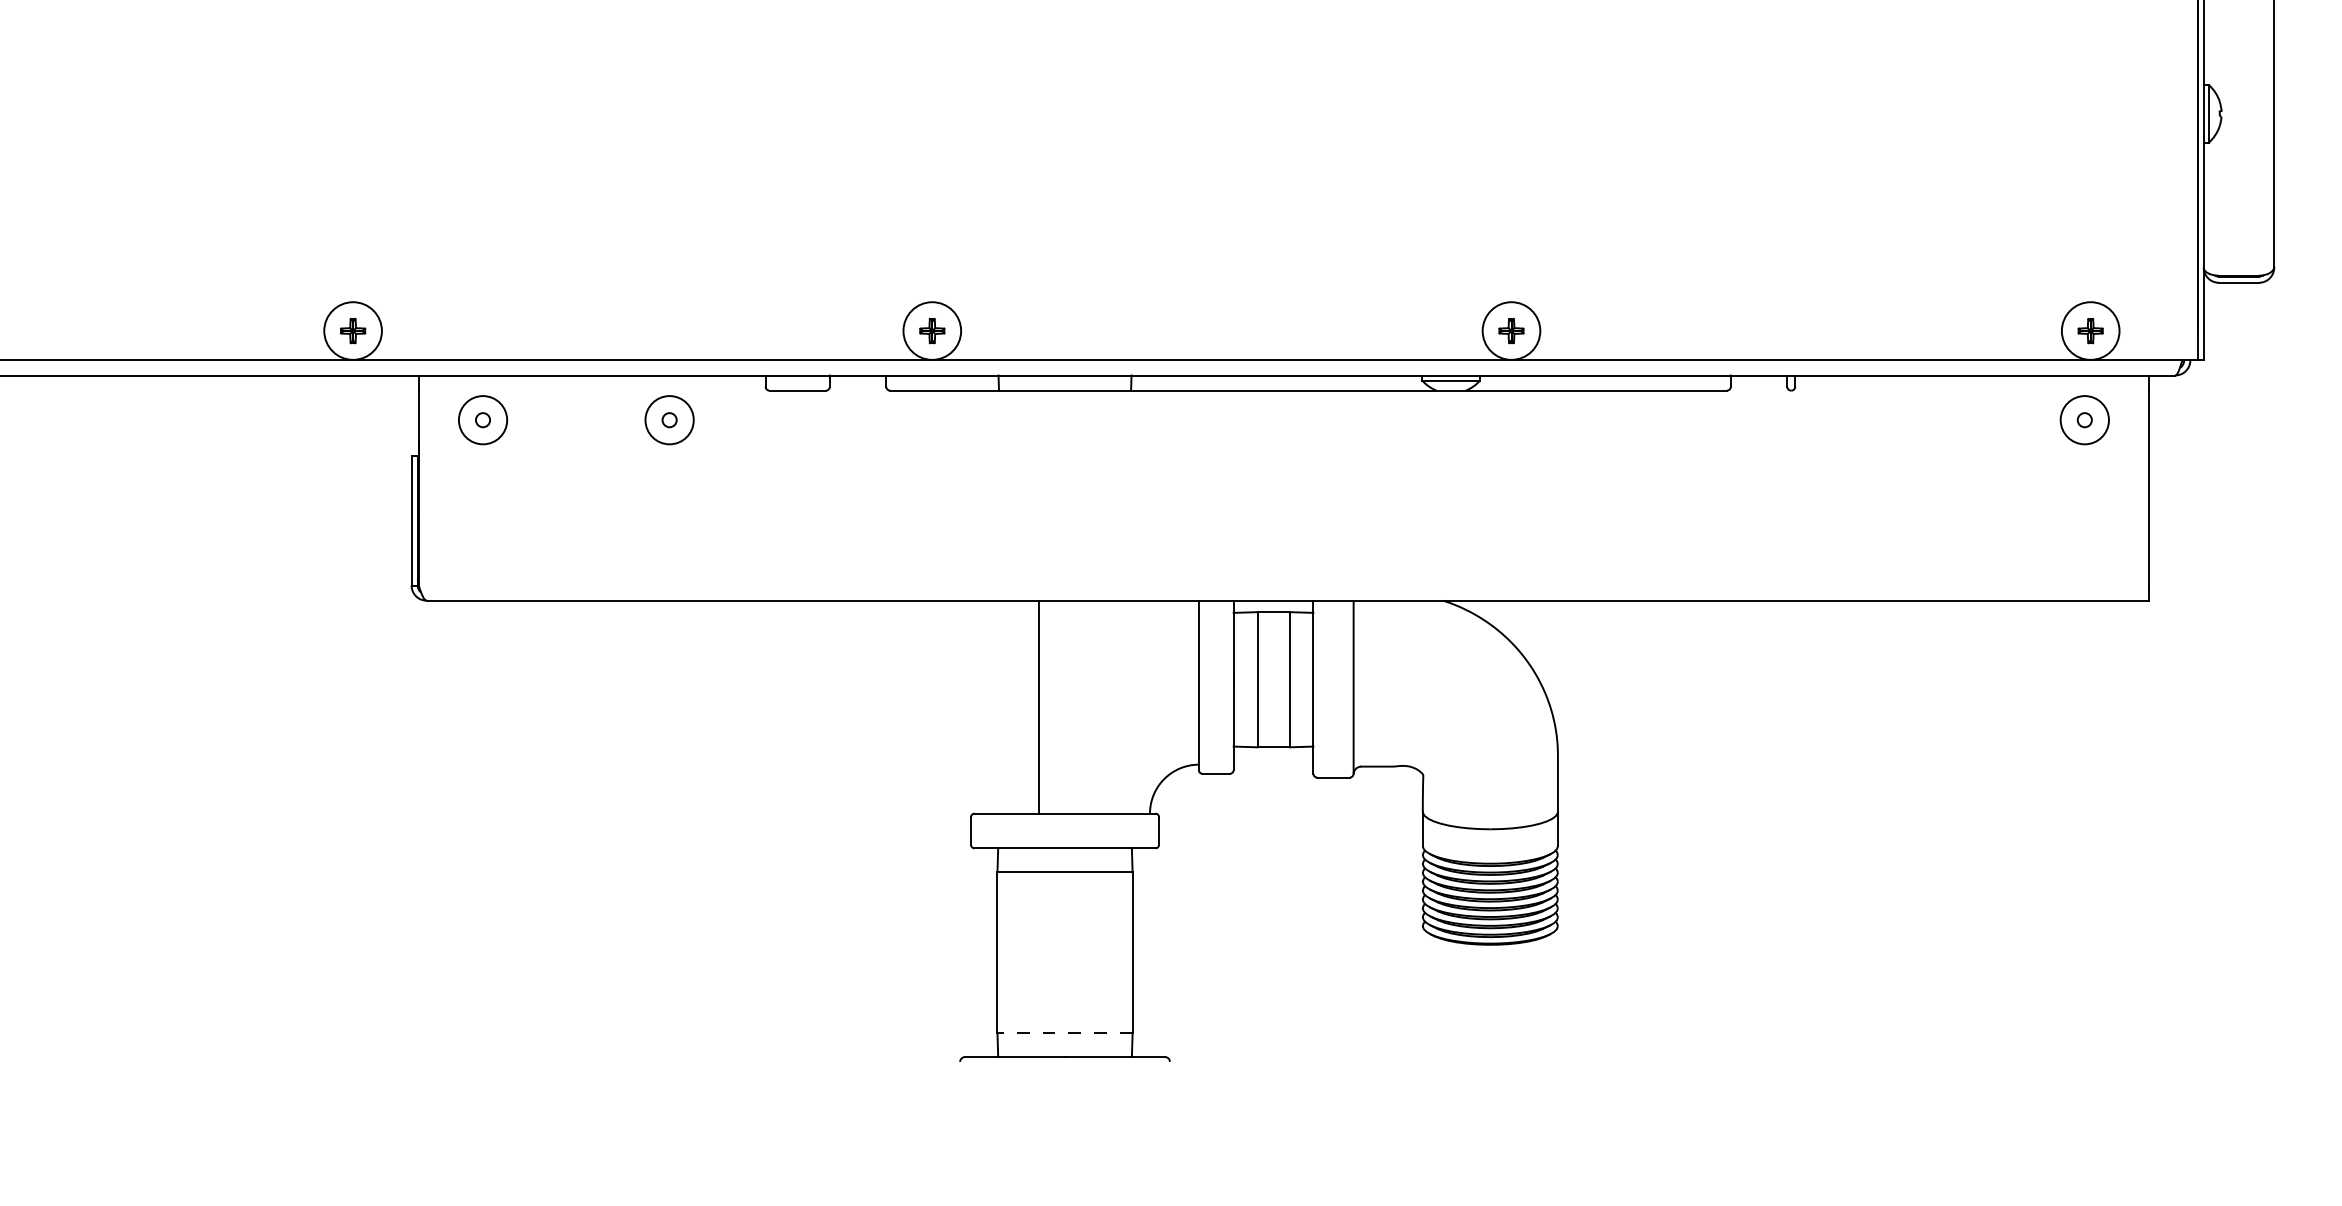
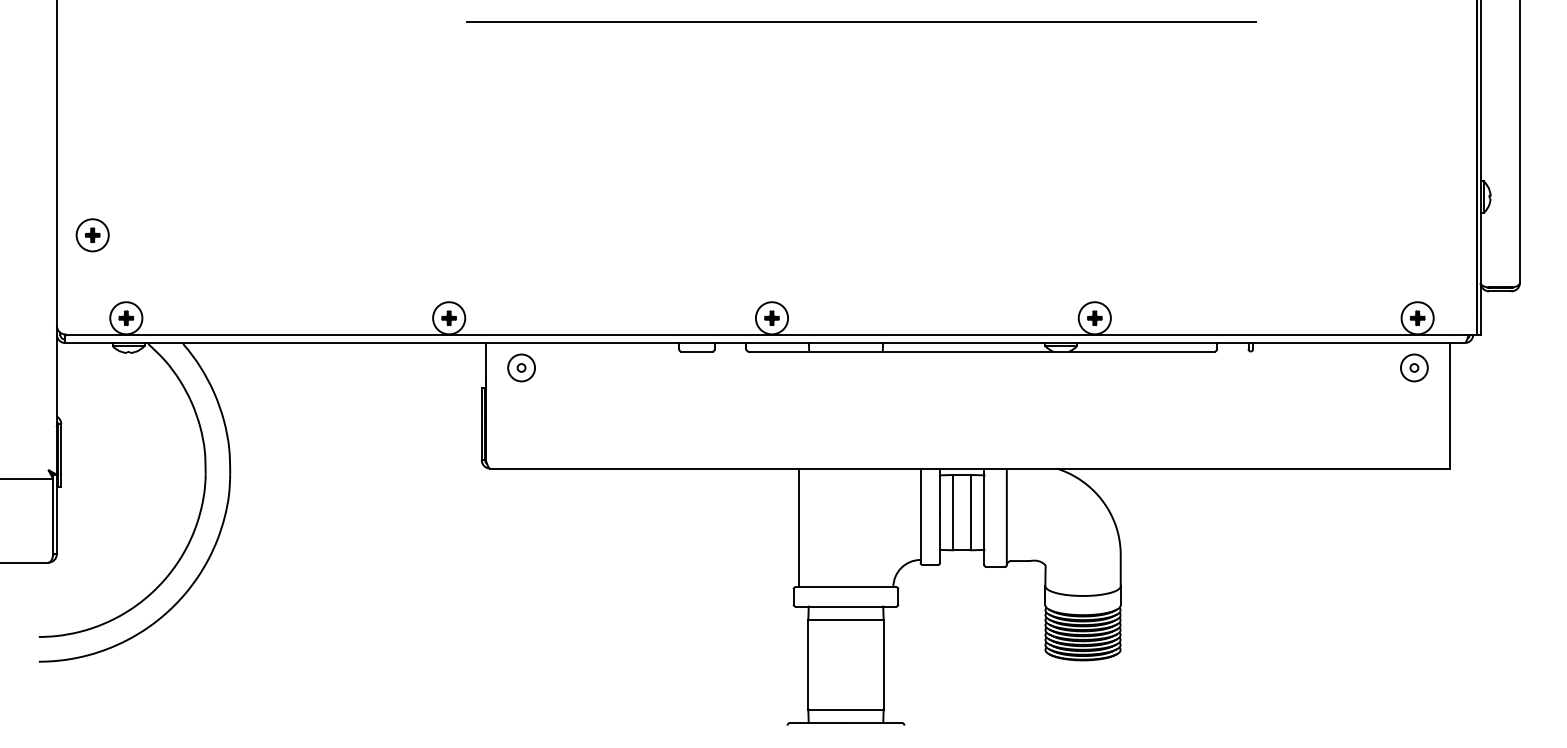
part: (669, 419) -> (625, 367), removed
line: (1039, 706) -> (798, 527), moved
line: (1064, 1032) -> (845, 709), dashed -> solid

